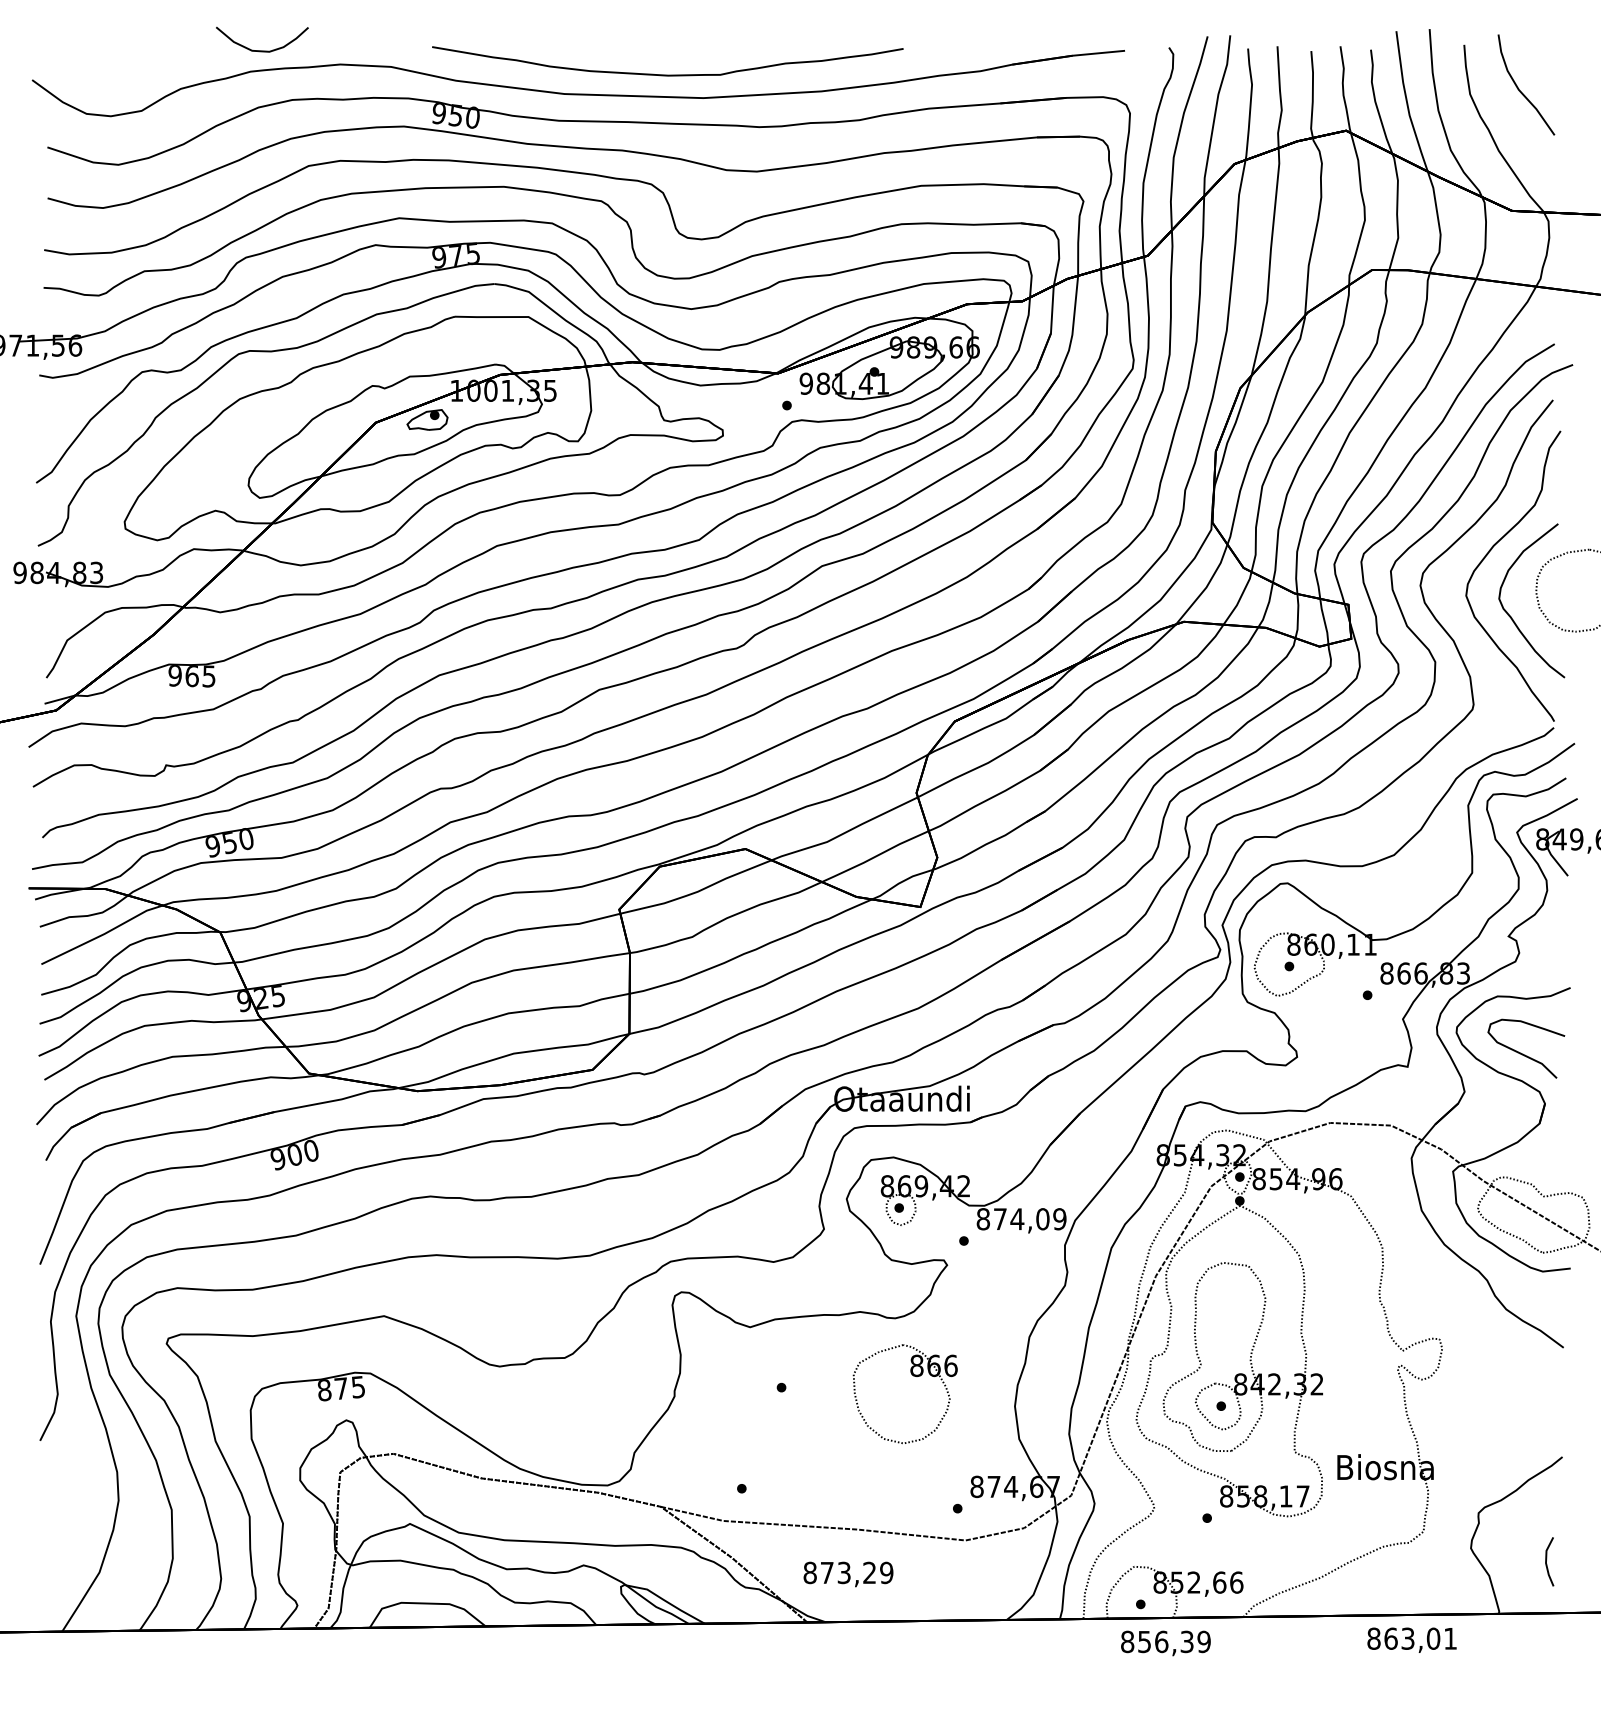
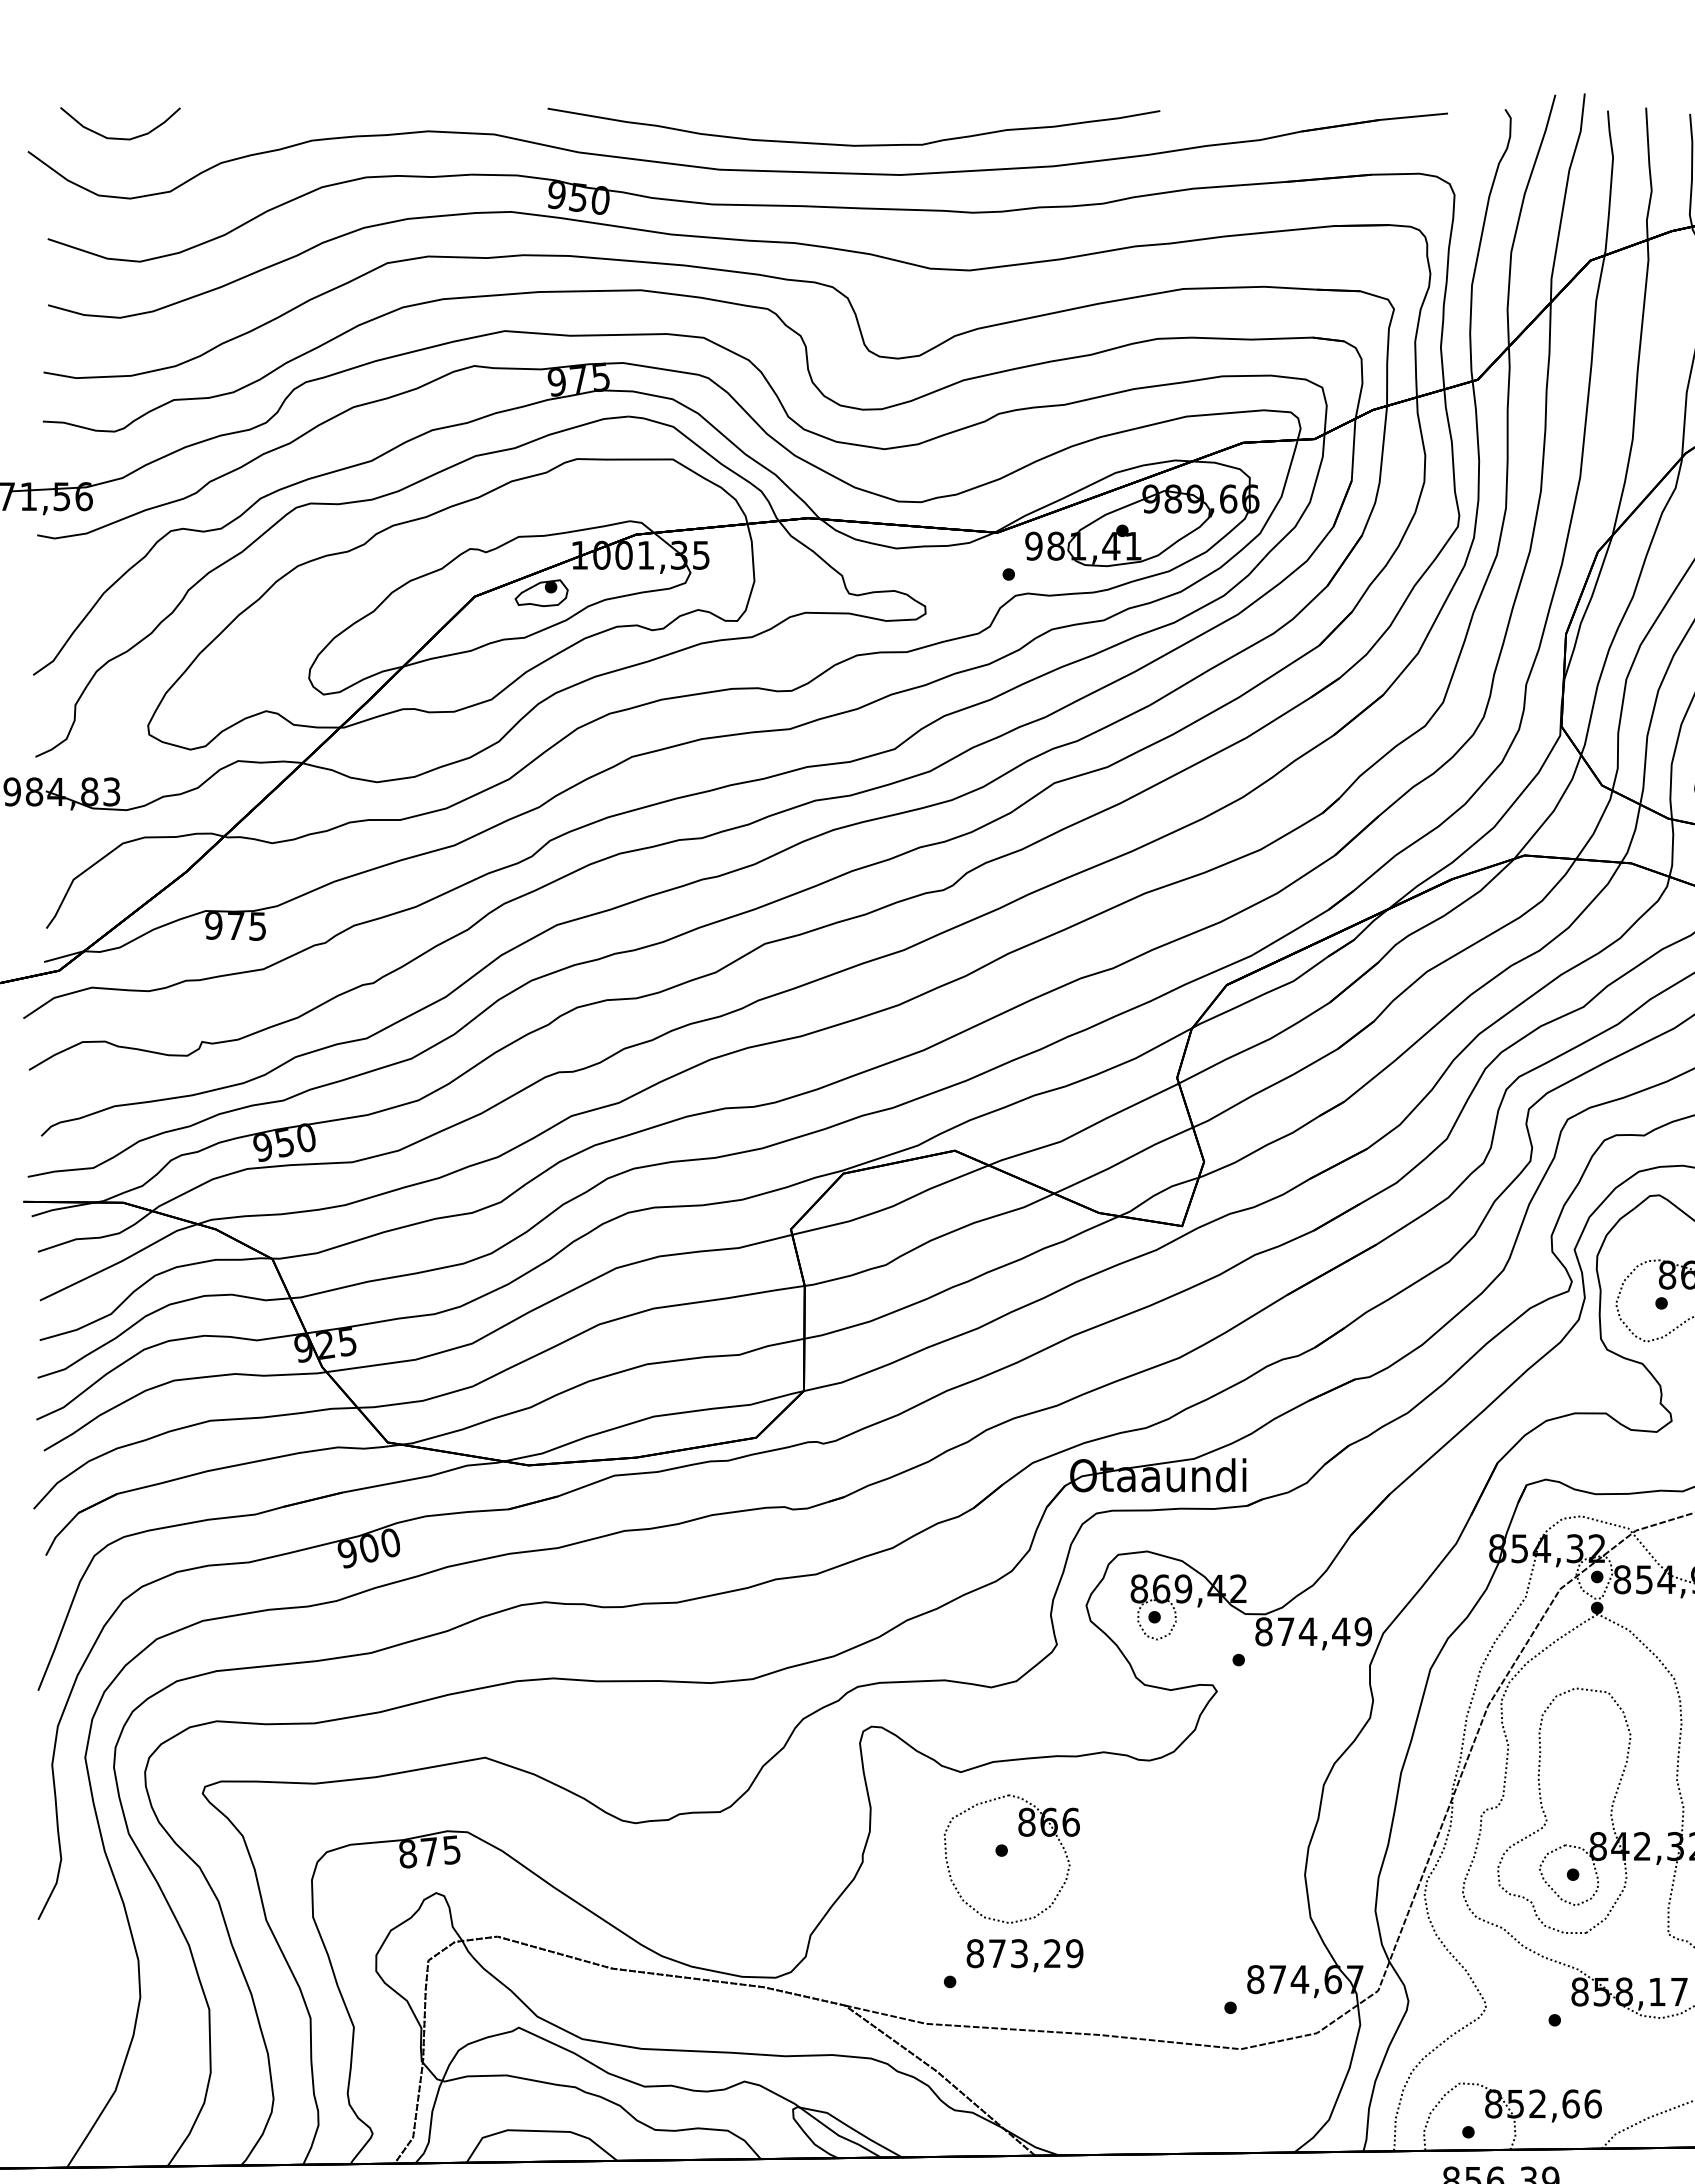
curve: (262, 50) -> (120, 137), moved
text: (191, 676) -> (234, 926), 965 -> 975
text: (1042, 1219) -> (1340, 1632), 874,09 -> 874,49
part: (913, 1376) -> (1022, 1836), moved
text: (848, 1574) -> (1025, 1955), moved

